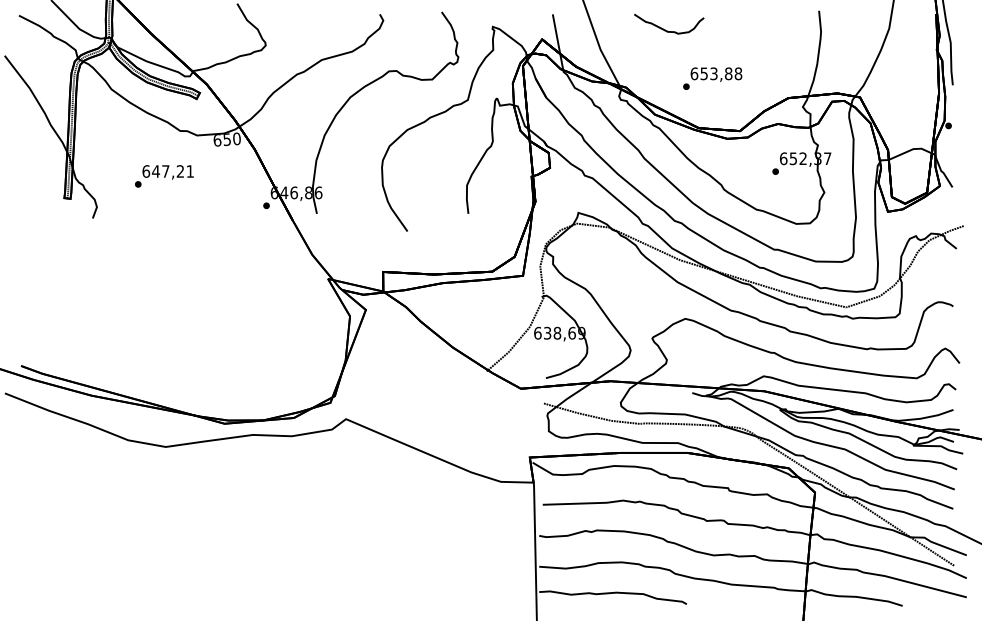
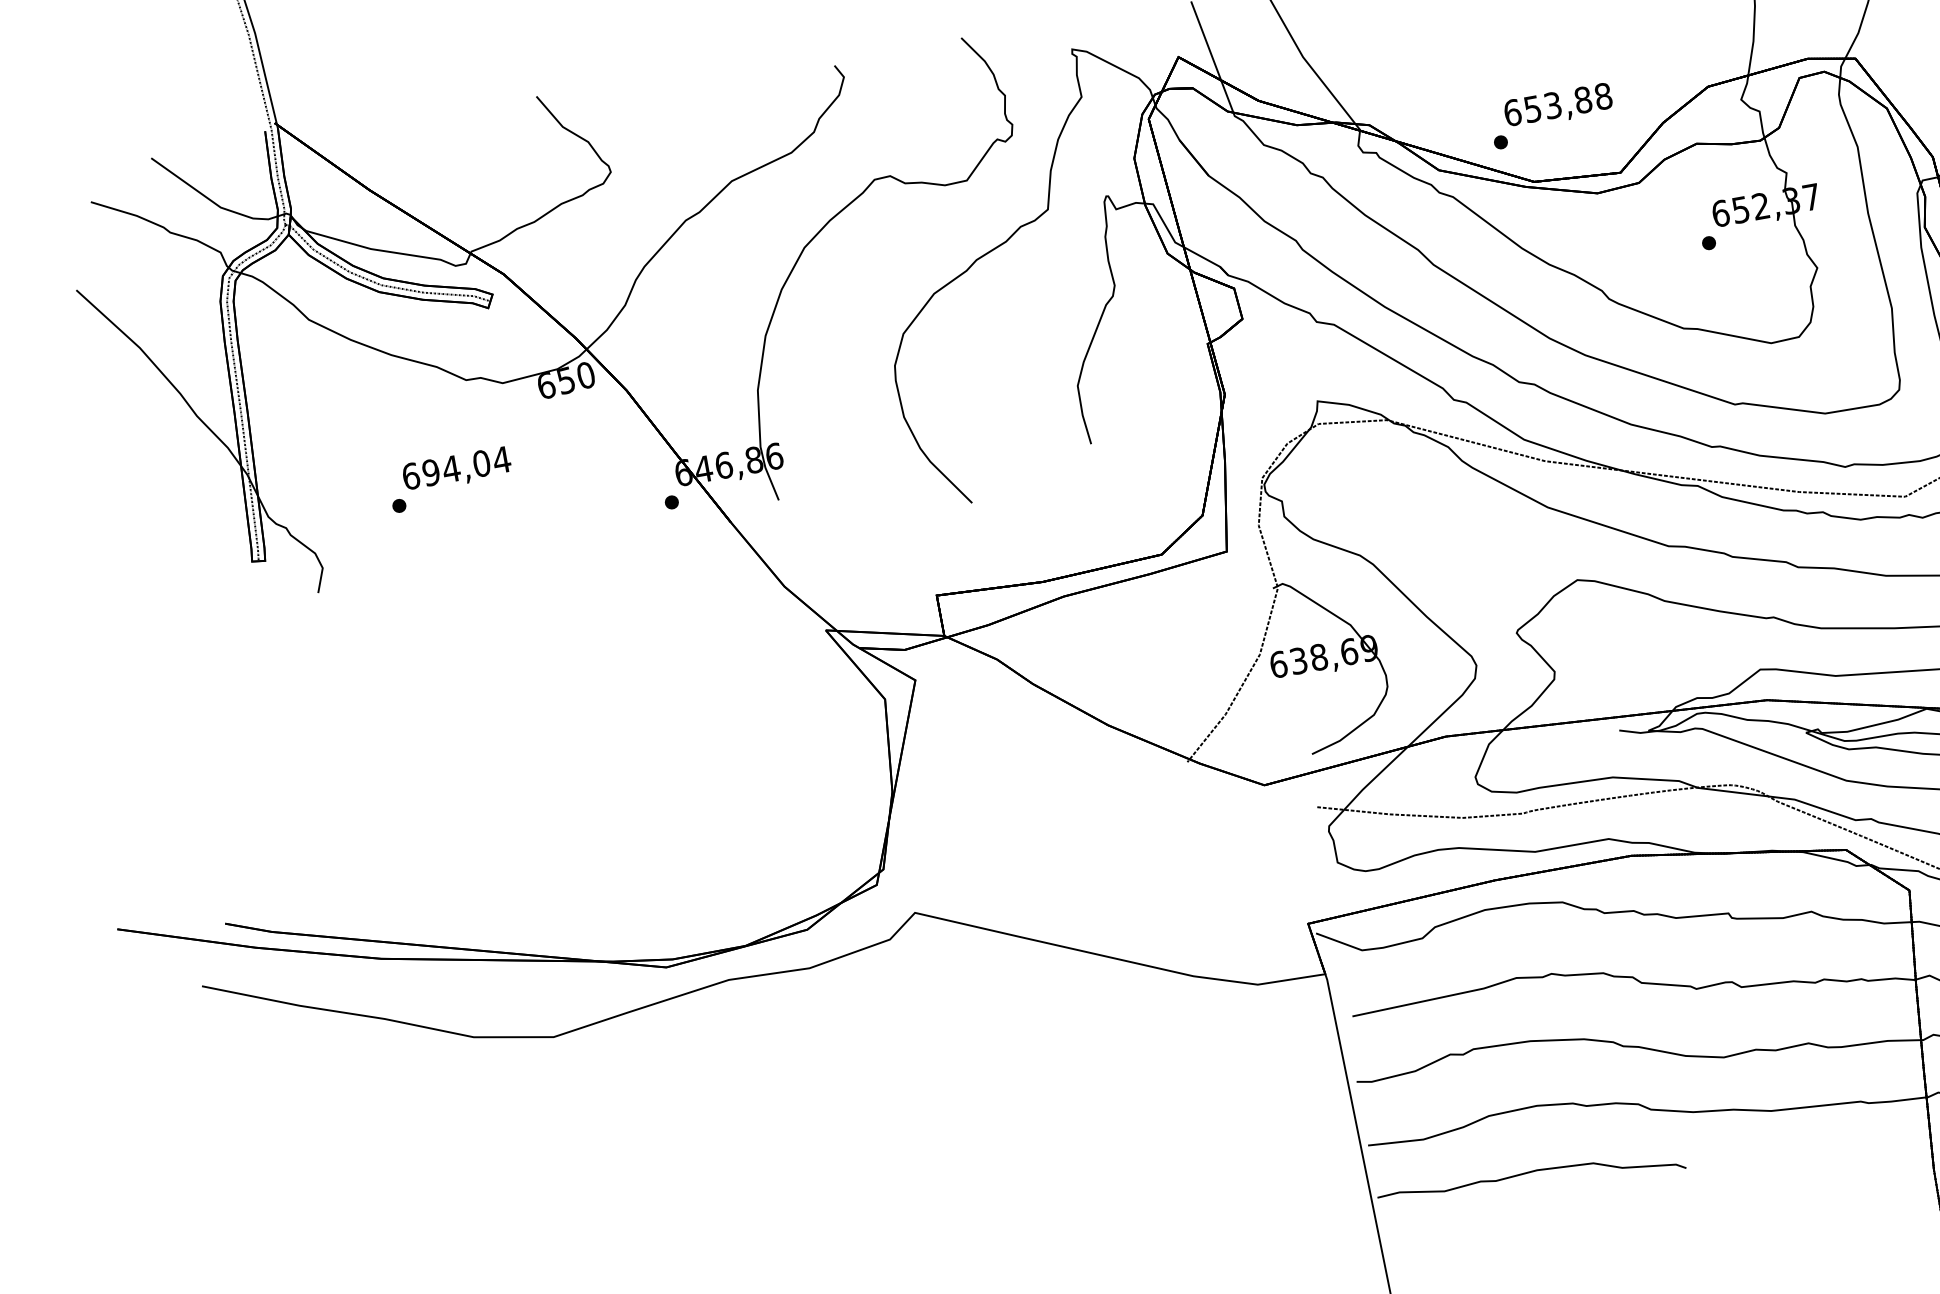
text: (712, 78) -> (1551, 115), moved
text: (173, 171) -> (467, 466), 647,21 -> 694,04

